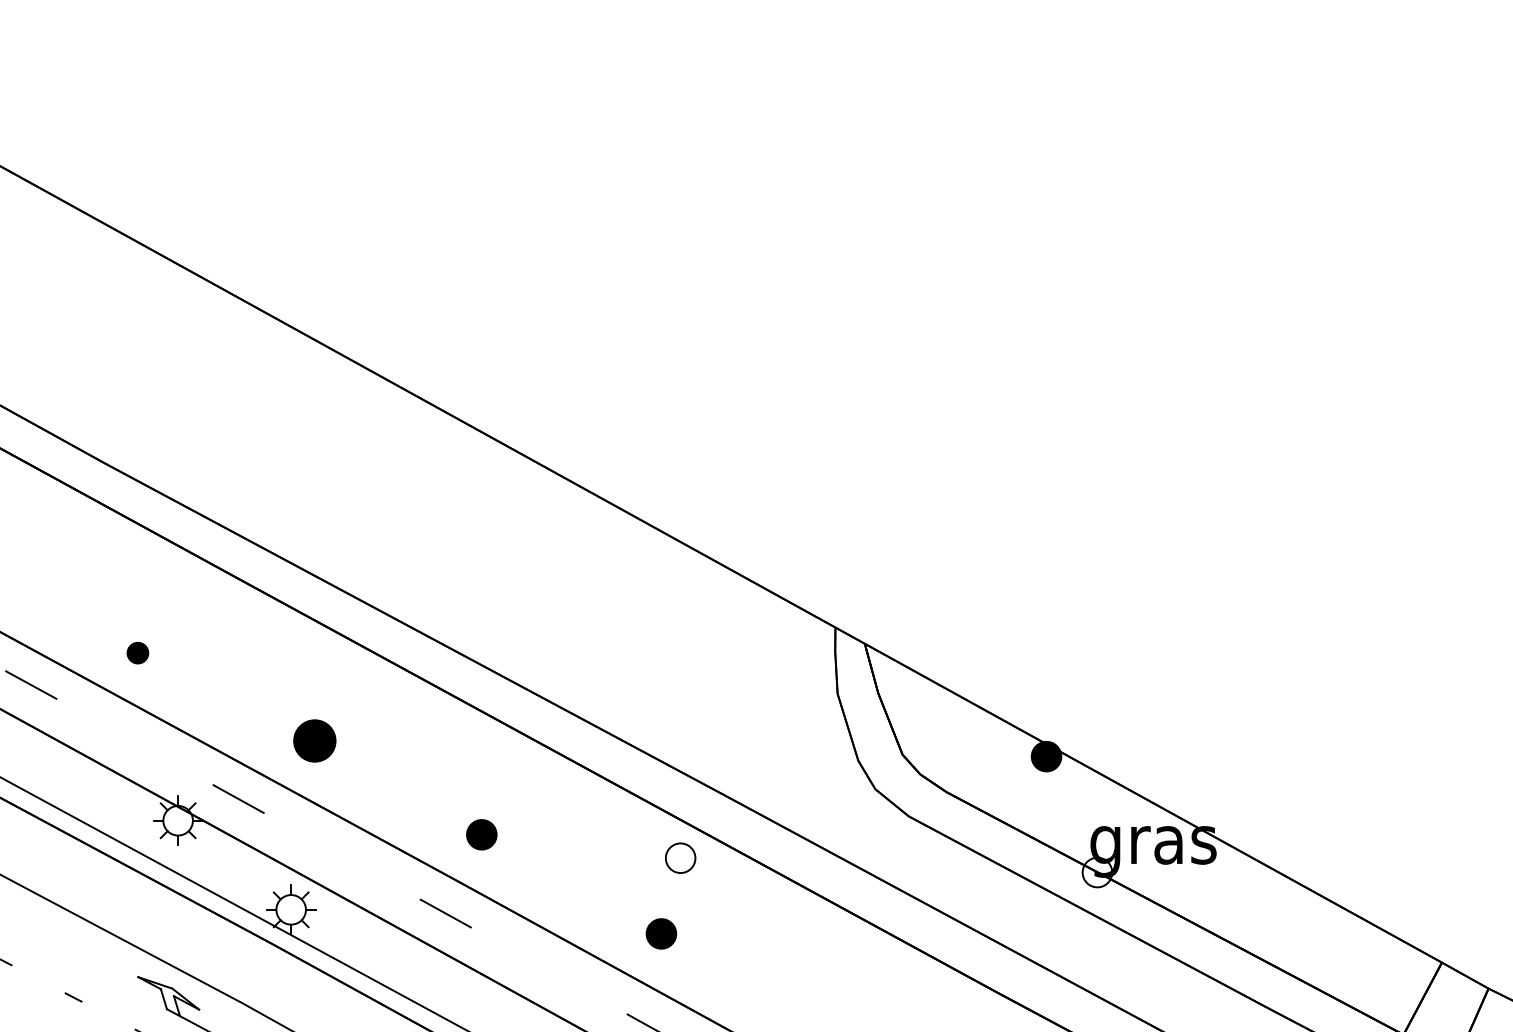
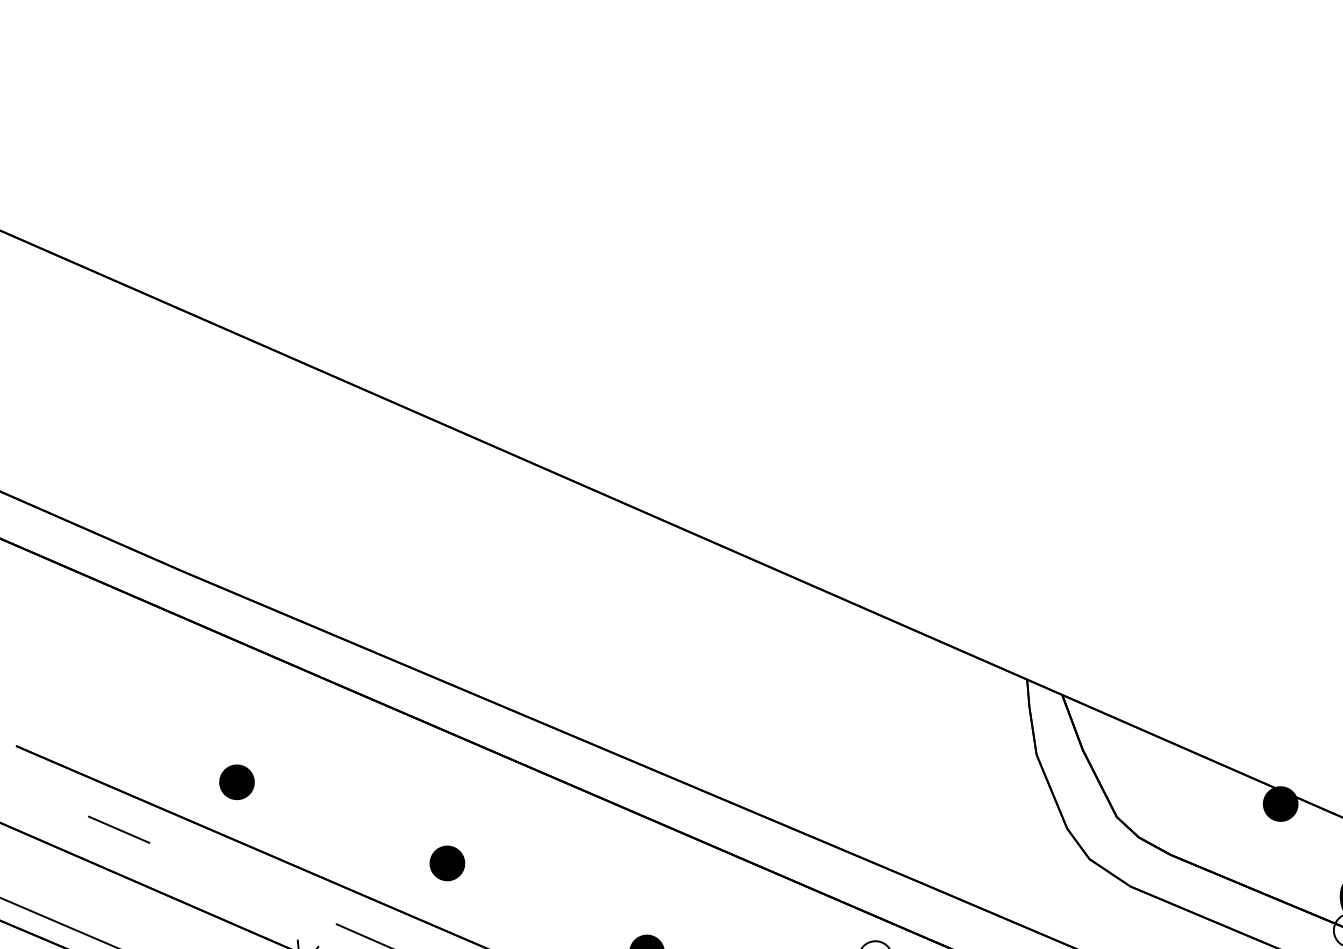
part: (137, 652) -> (236, 781), size x1.43
part: (314, 740) -> (446, 862), size x0.71

